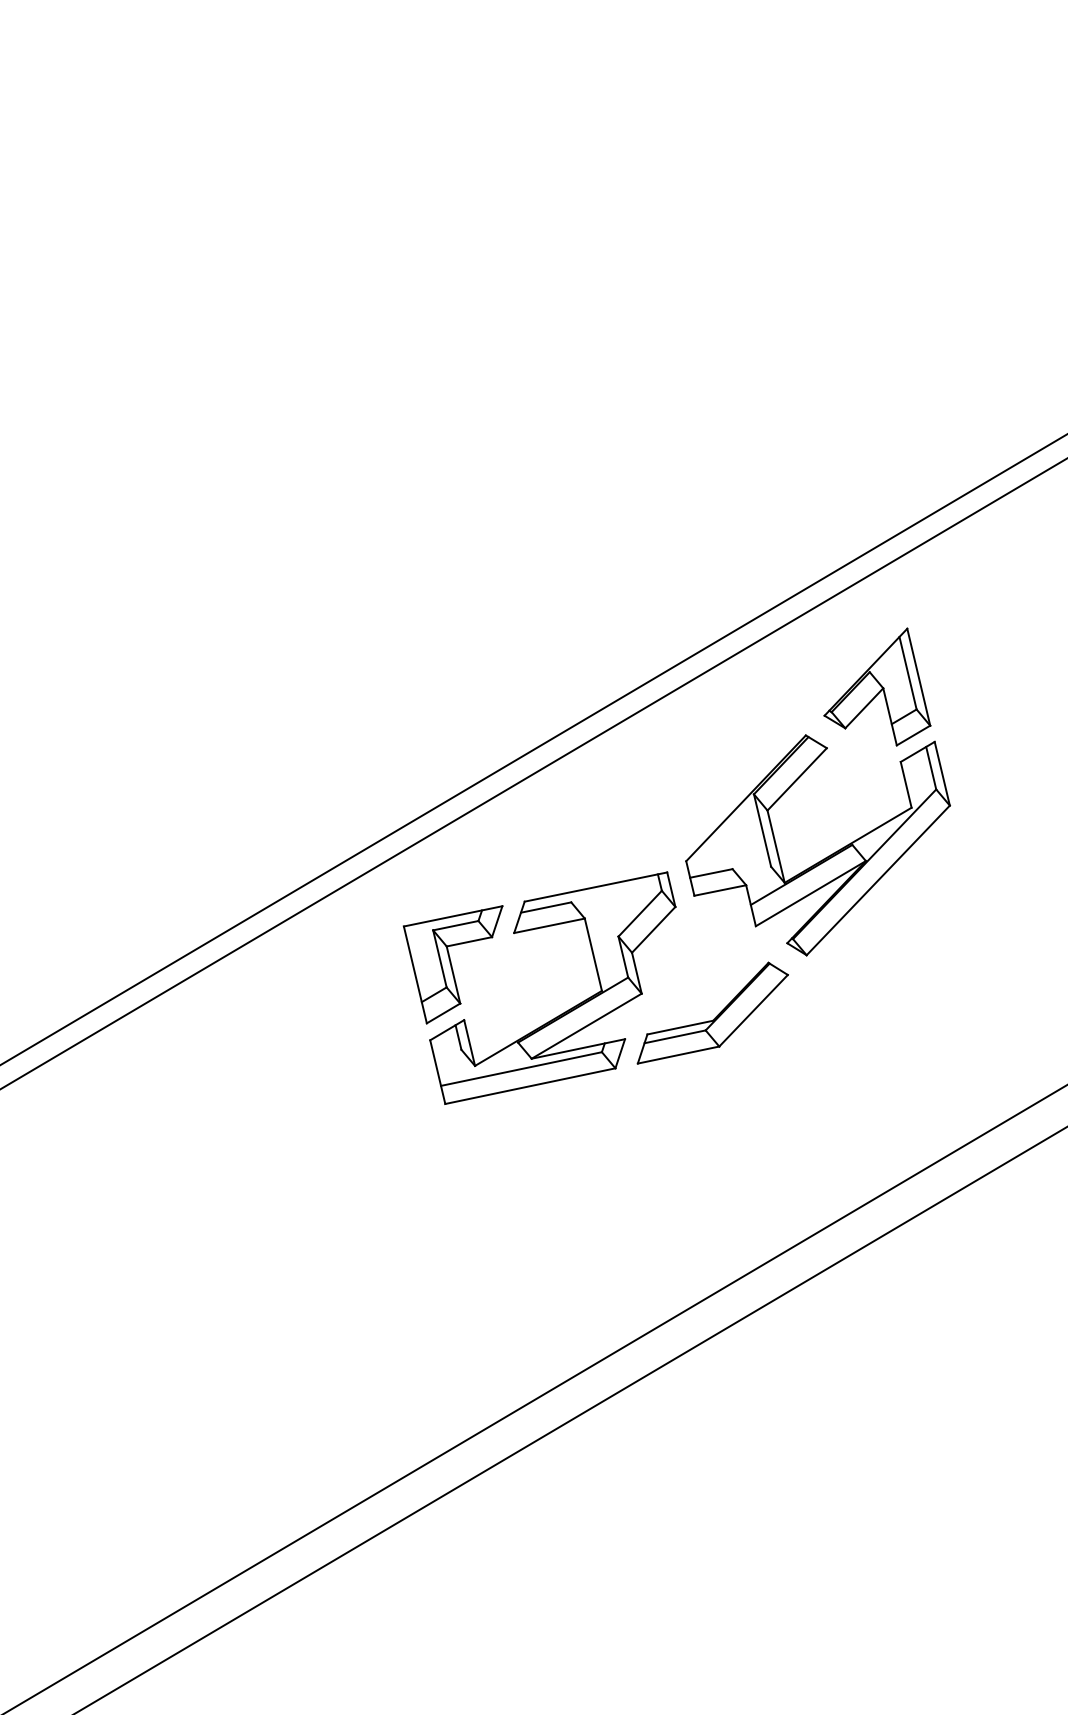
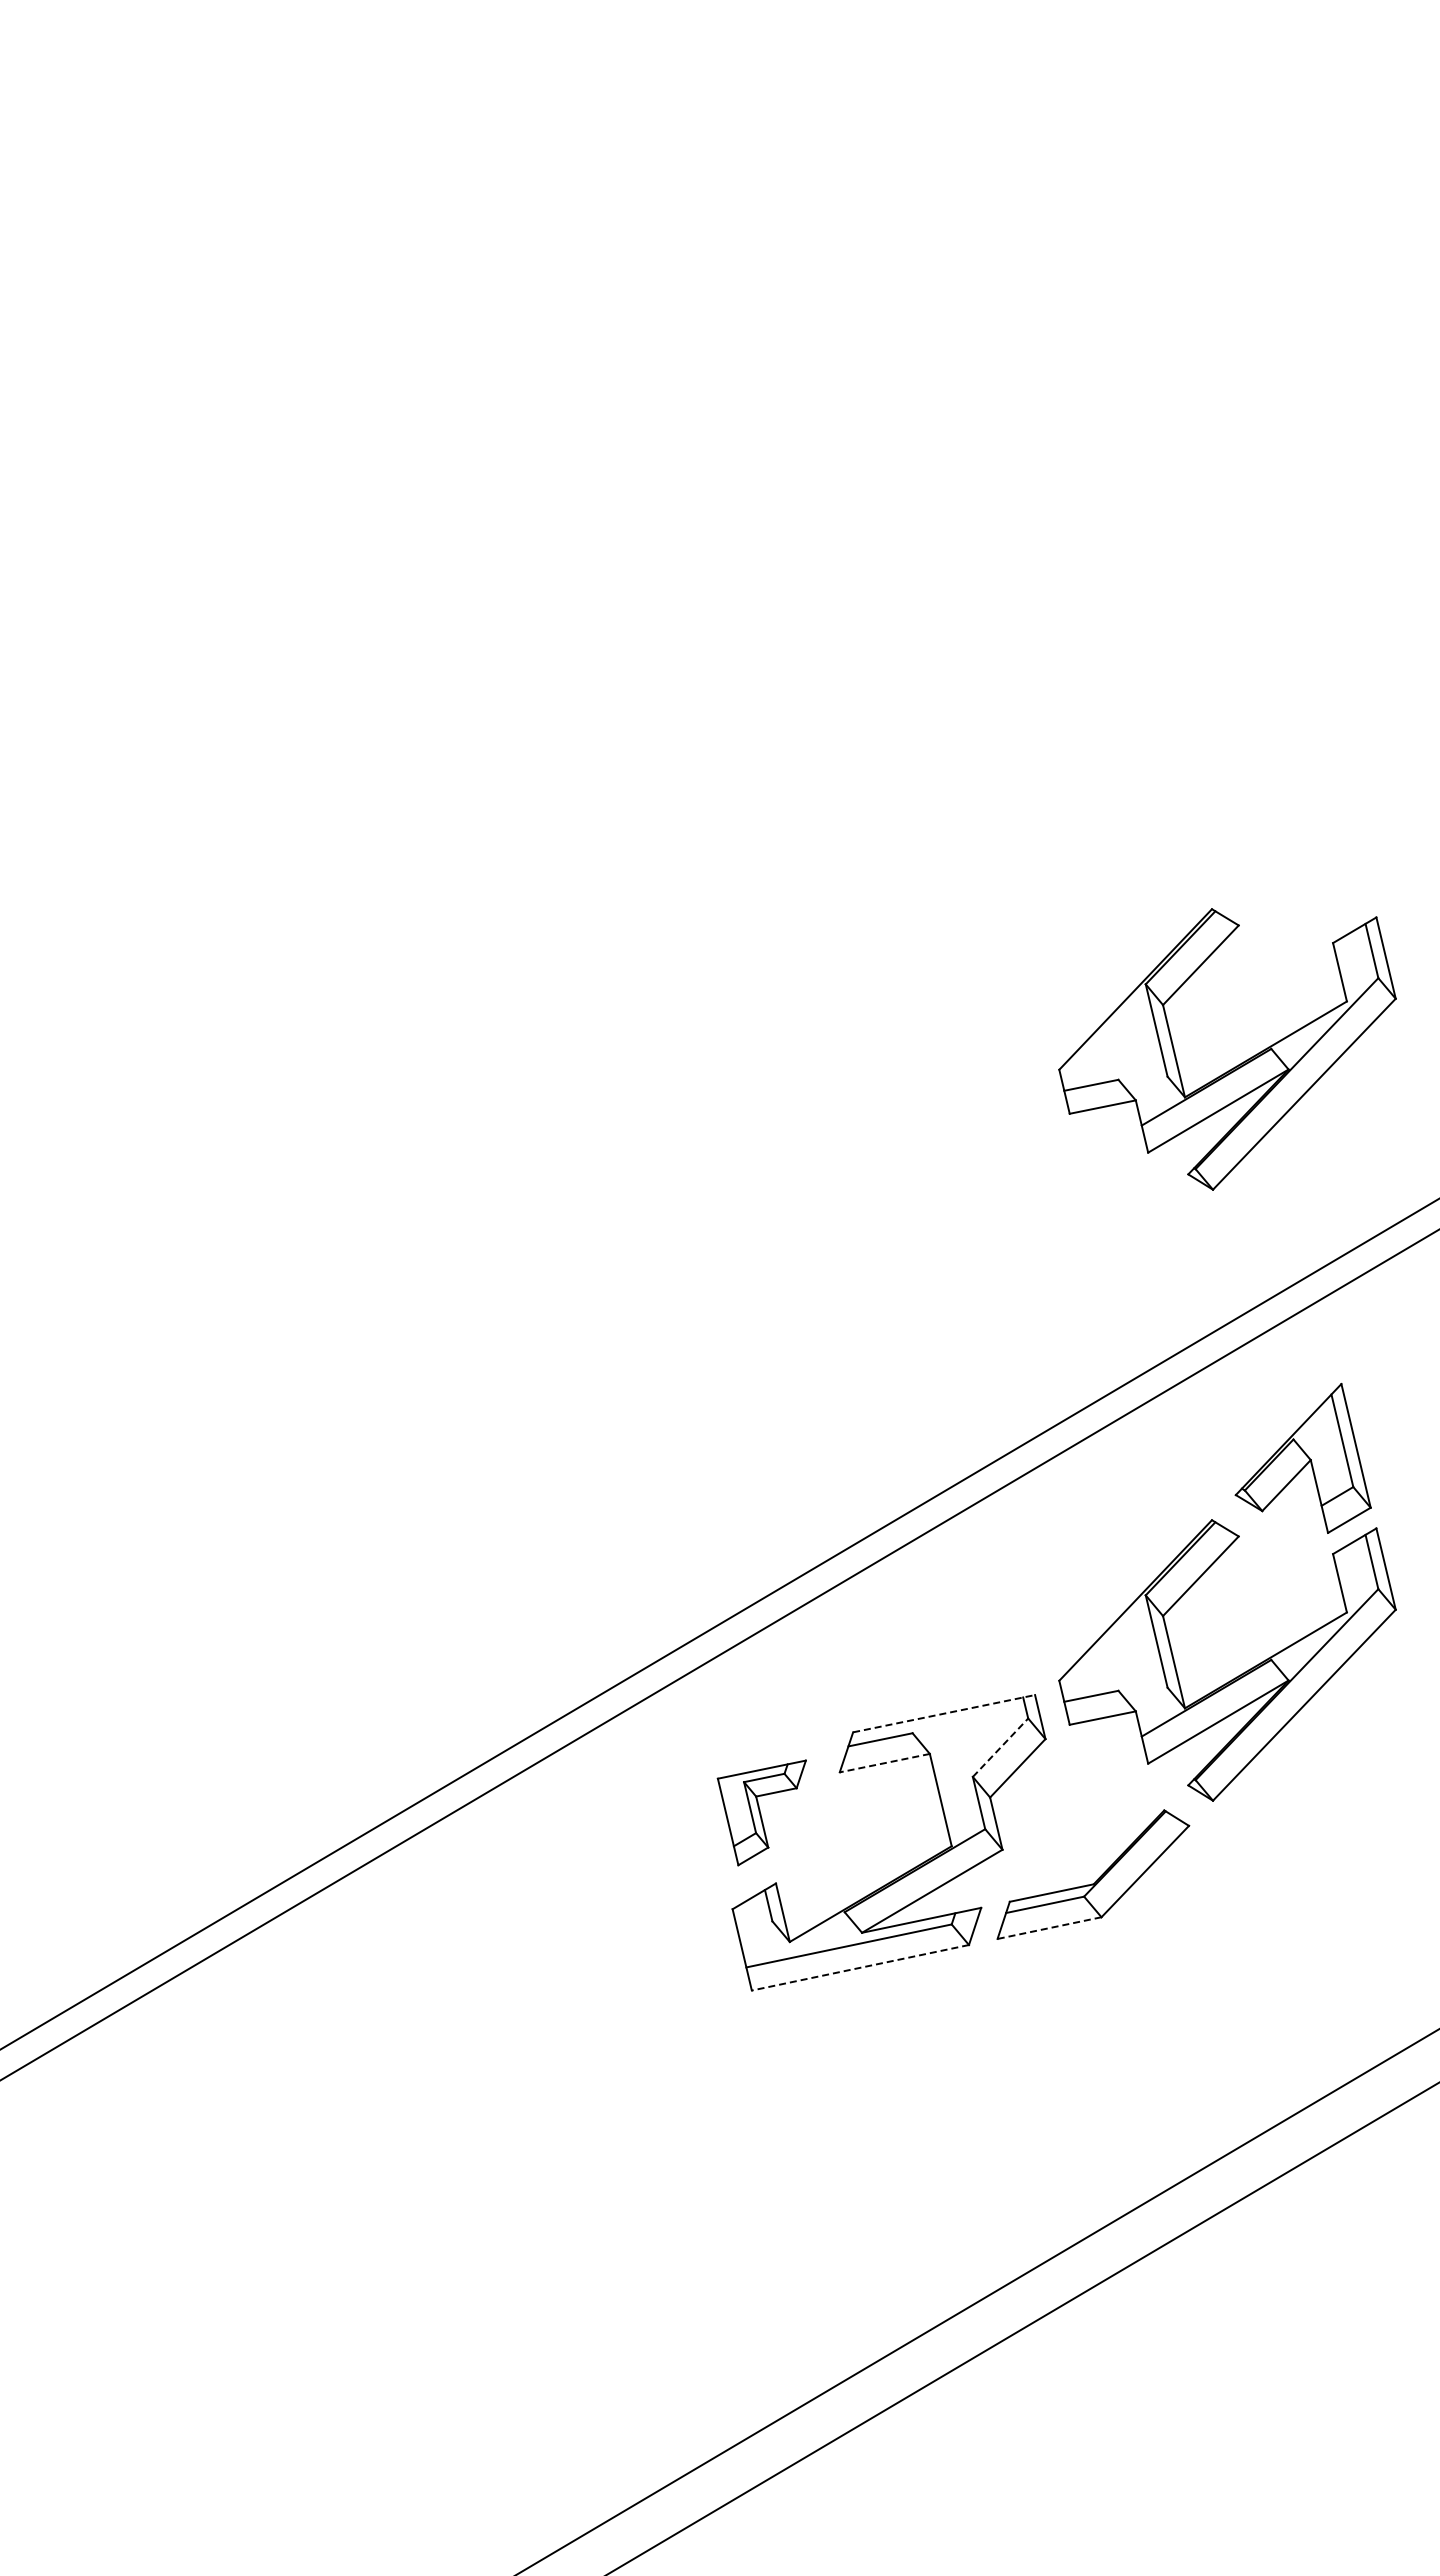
part: (825, 379) -> (1236, 1065), added
line: (596, 886) -> (944, 1713), solid -> dashed
line: (640, 913) -> (1000, 1747), solid -> dashed
line: (549, 926) -> (884, 1763), solid -> dashed
part: (452, 964) -> (761, 1812), size x0.7
line: (678, 1055) -> (1049, 1928), solid -> dashed
line: (530, 1085) -> (860, 1967), solid -> dashed

